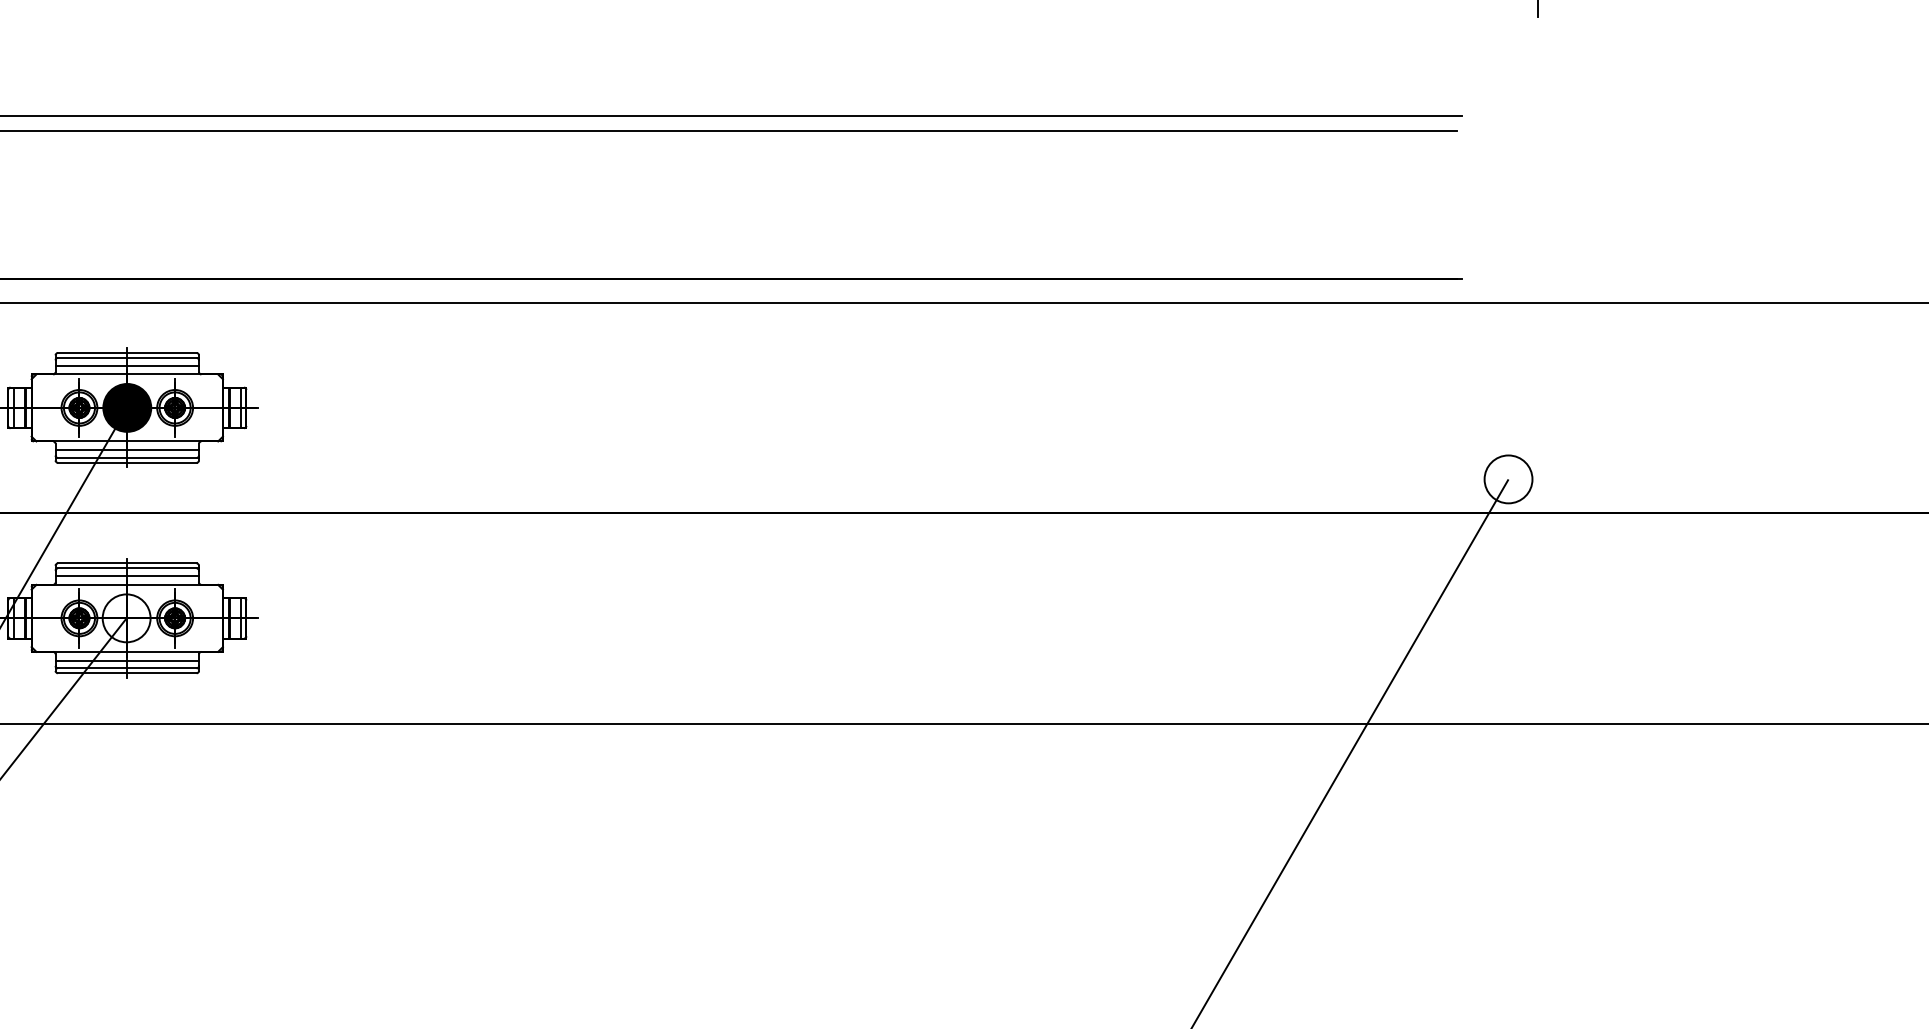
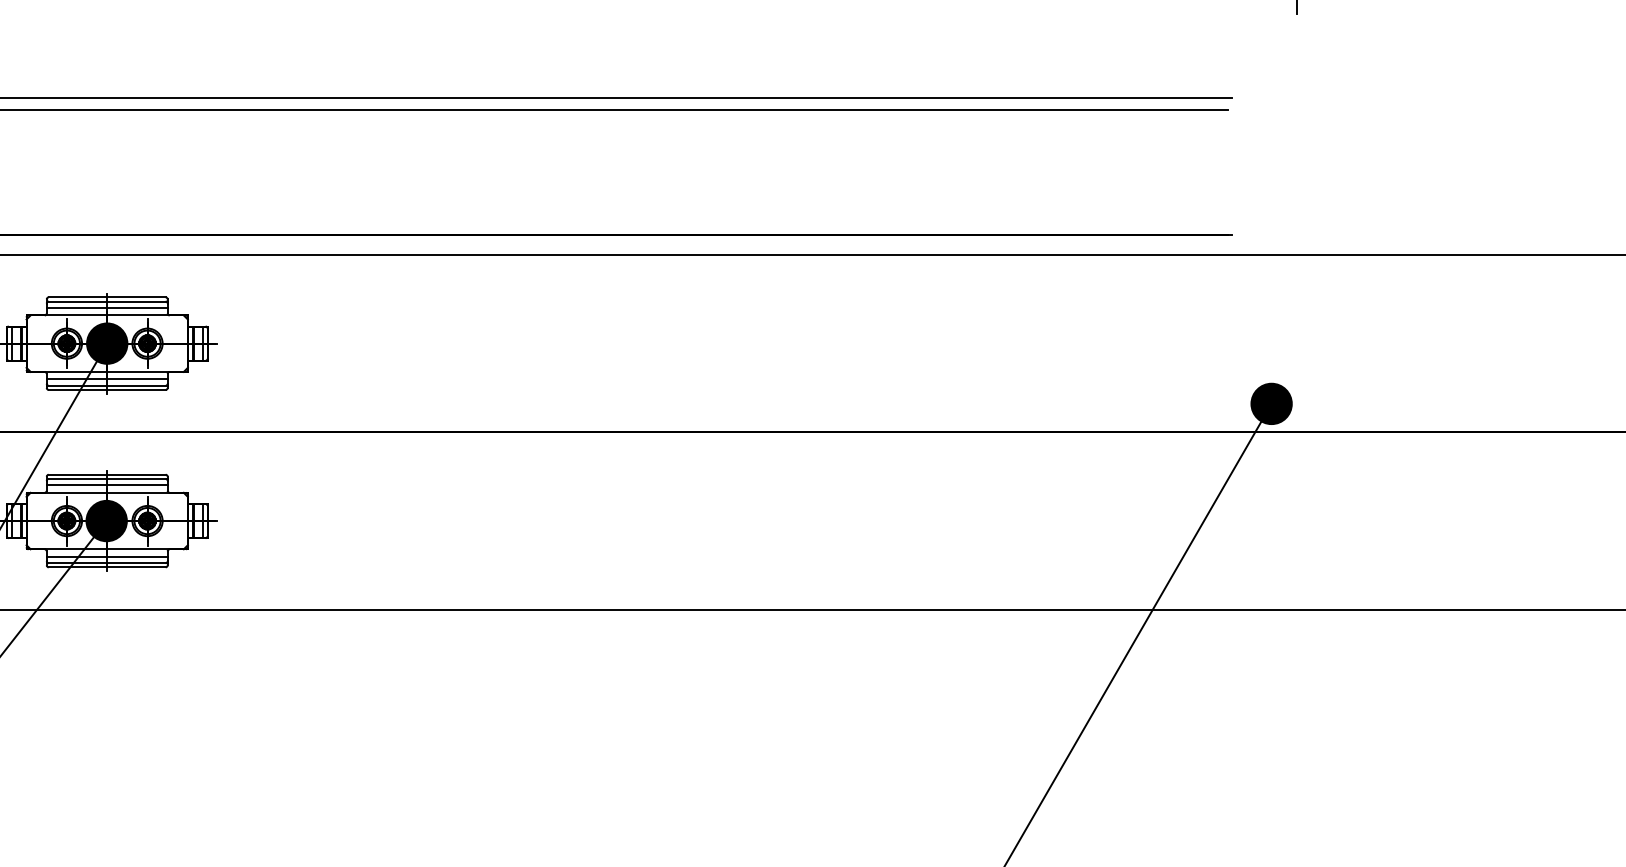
fill: (1508, 479) -> (1271, 403), added
fill: (126, 618) -> (106, 521), added

